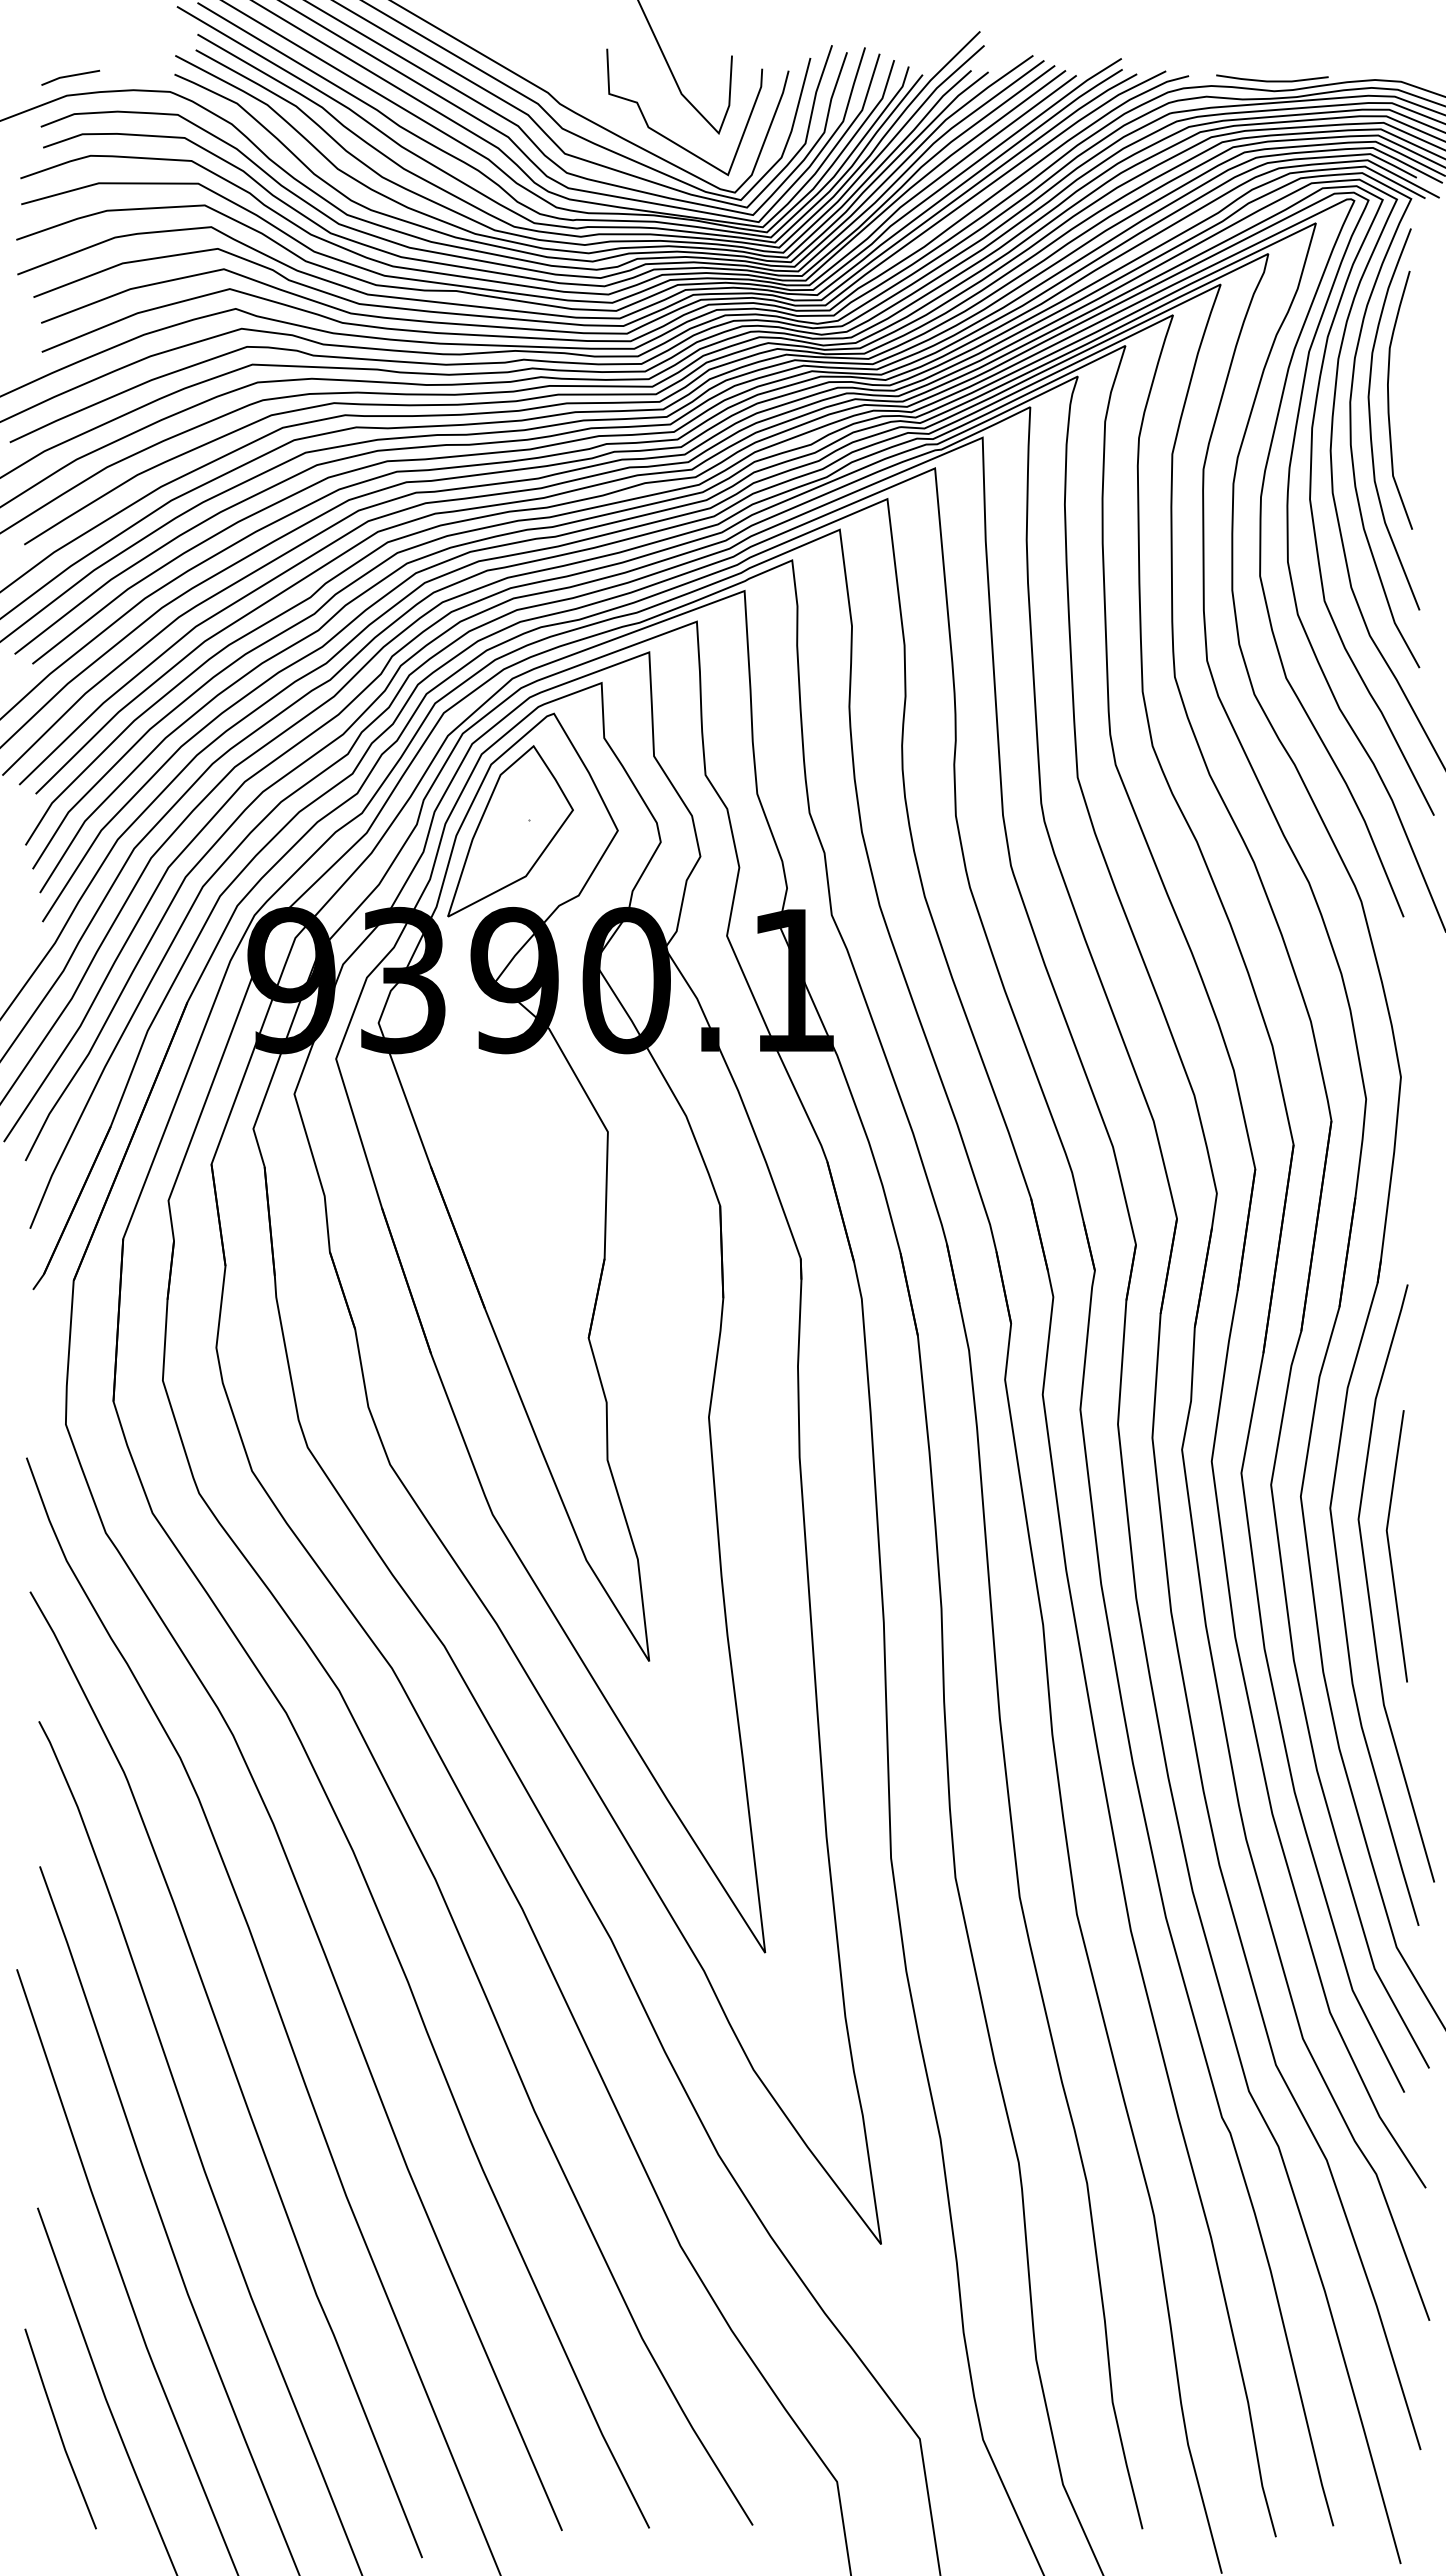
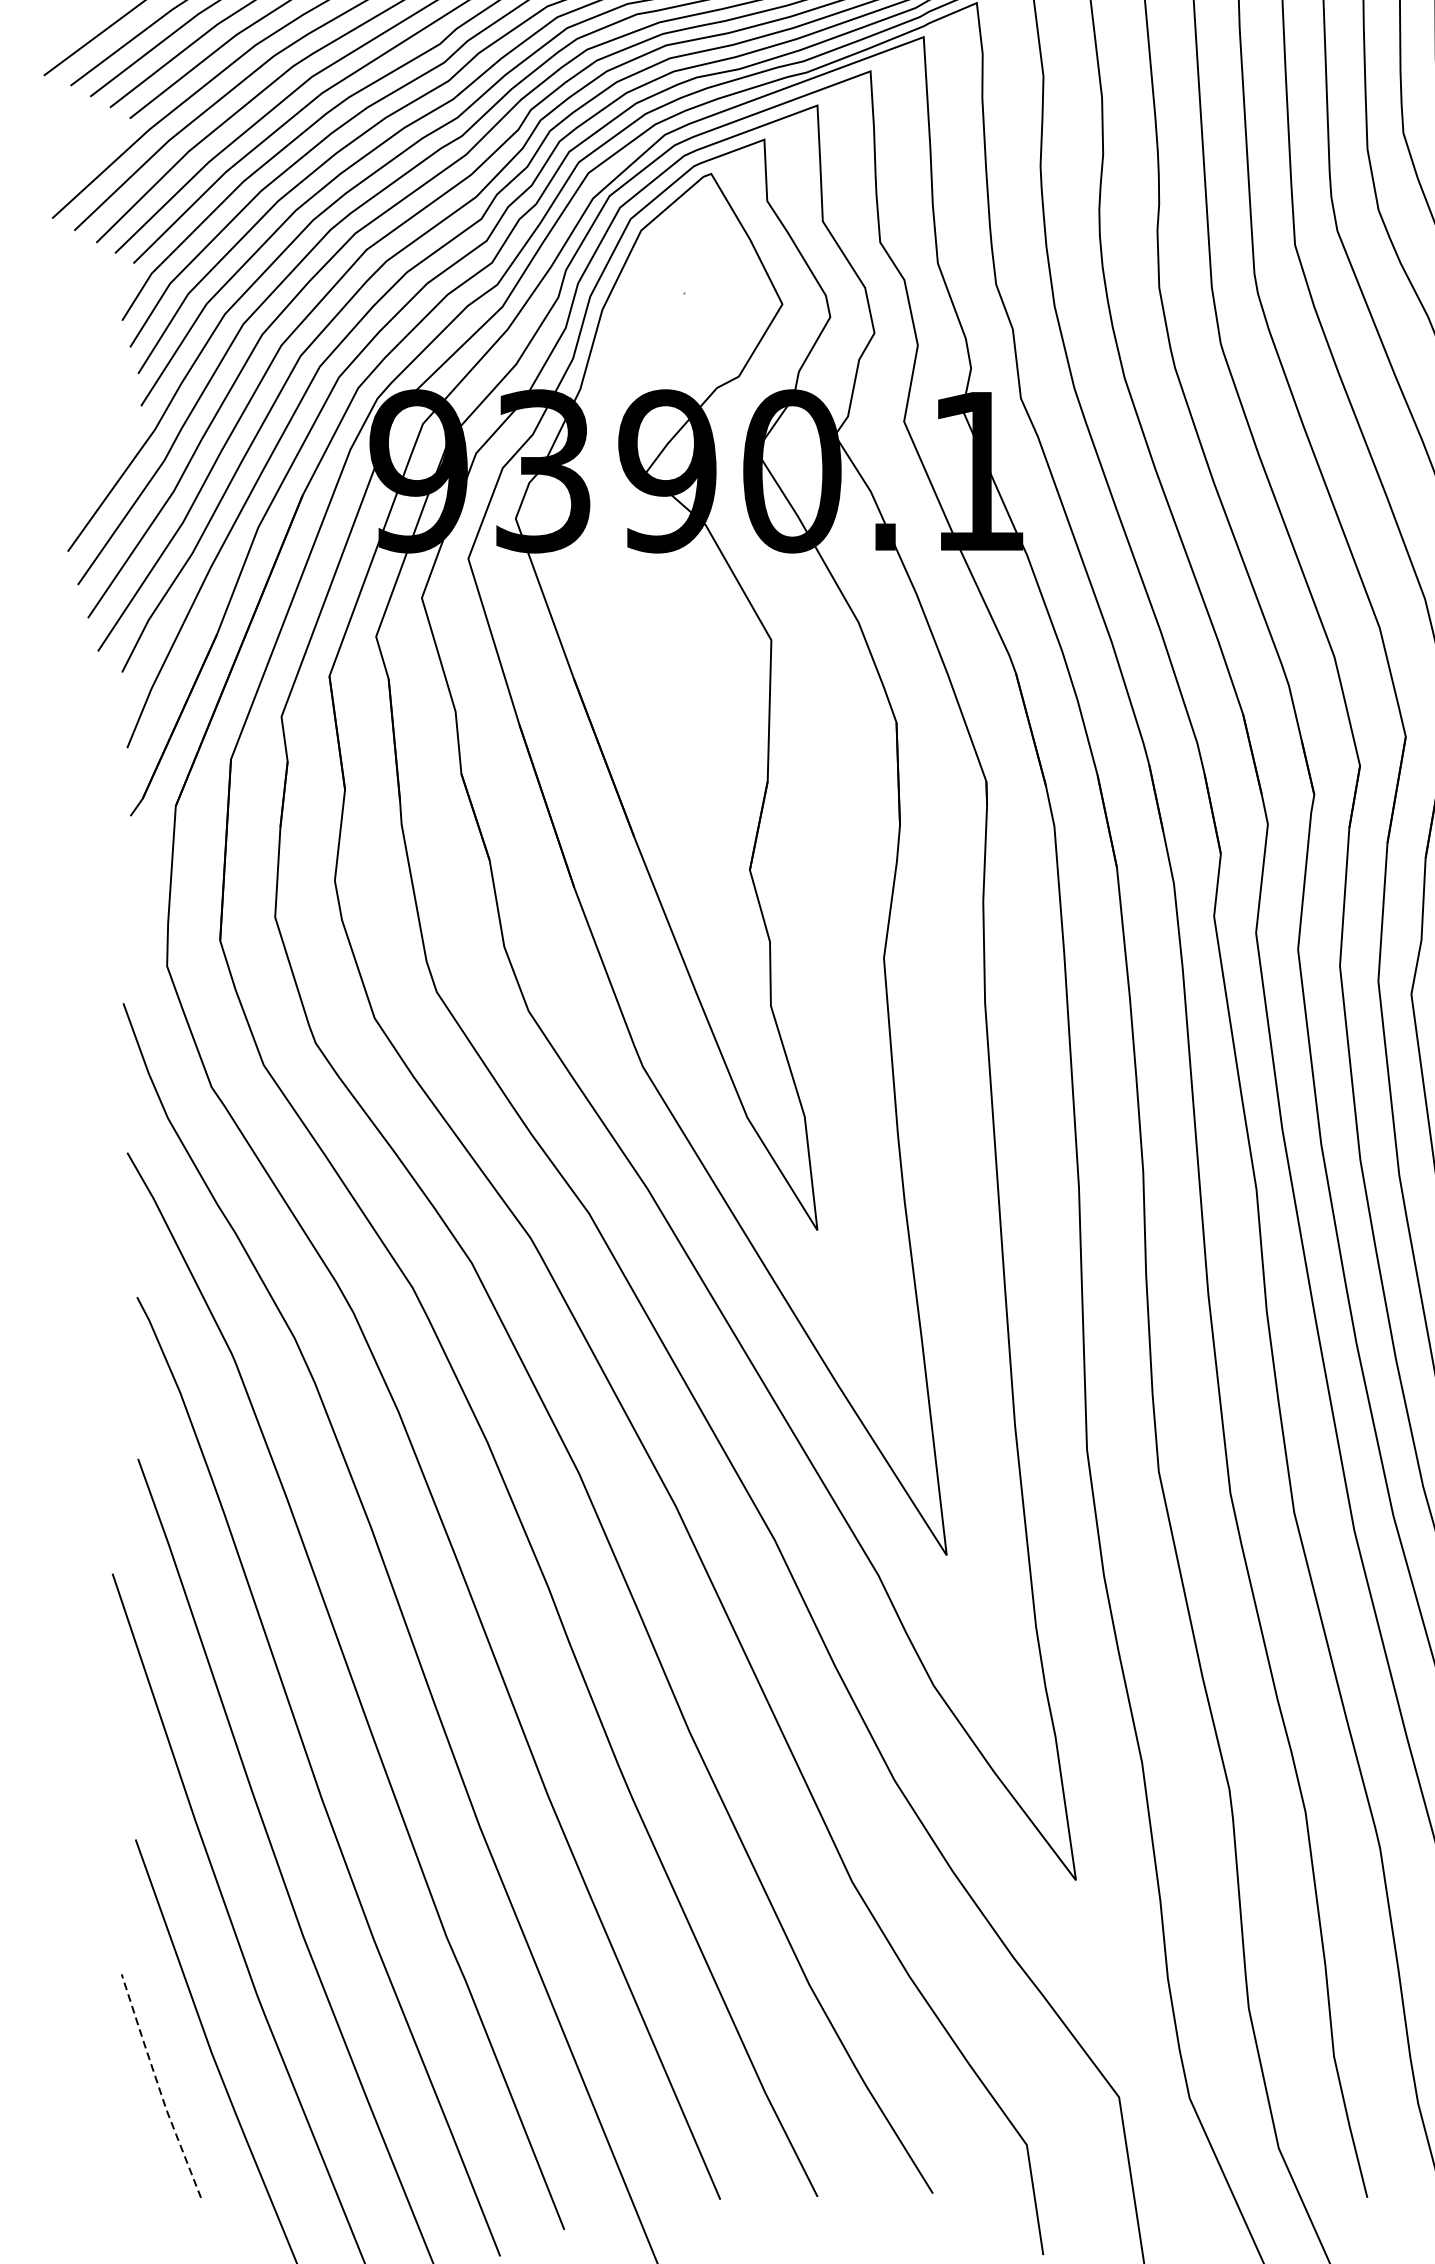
part: (510, 831) -> (662, 305), removed
line: (58, 2429) -> (158, 2086), solid -> dashed

